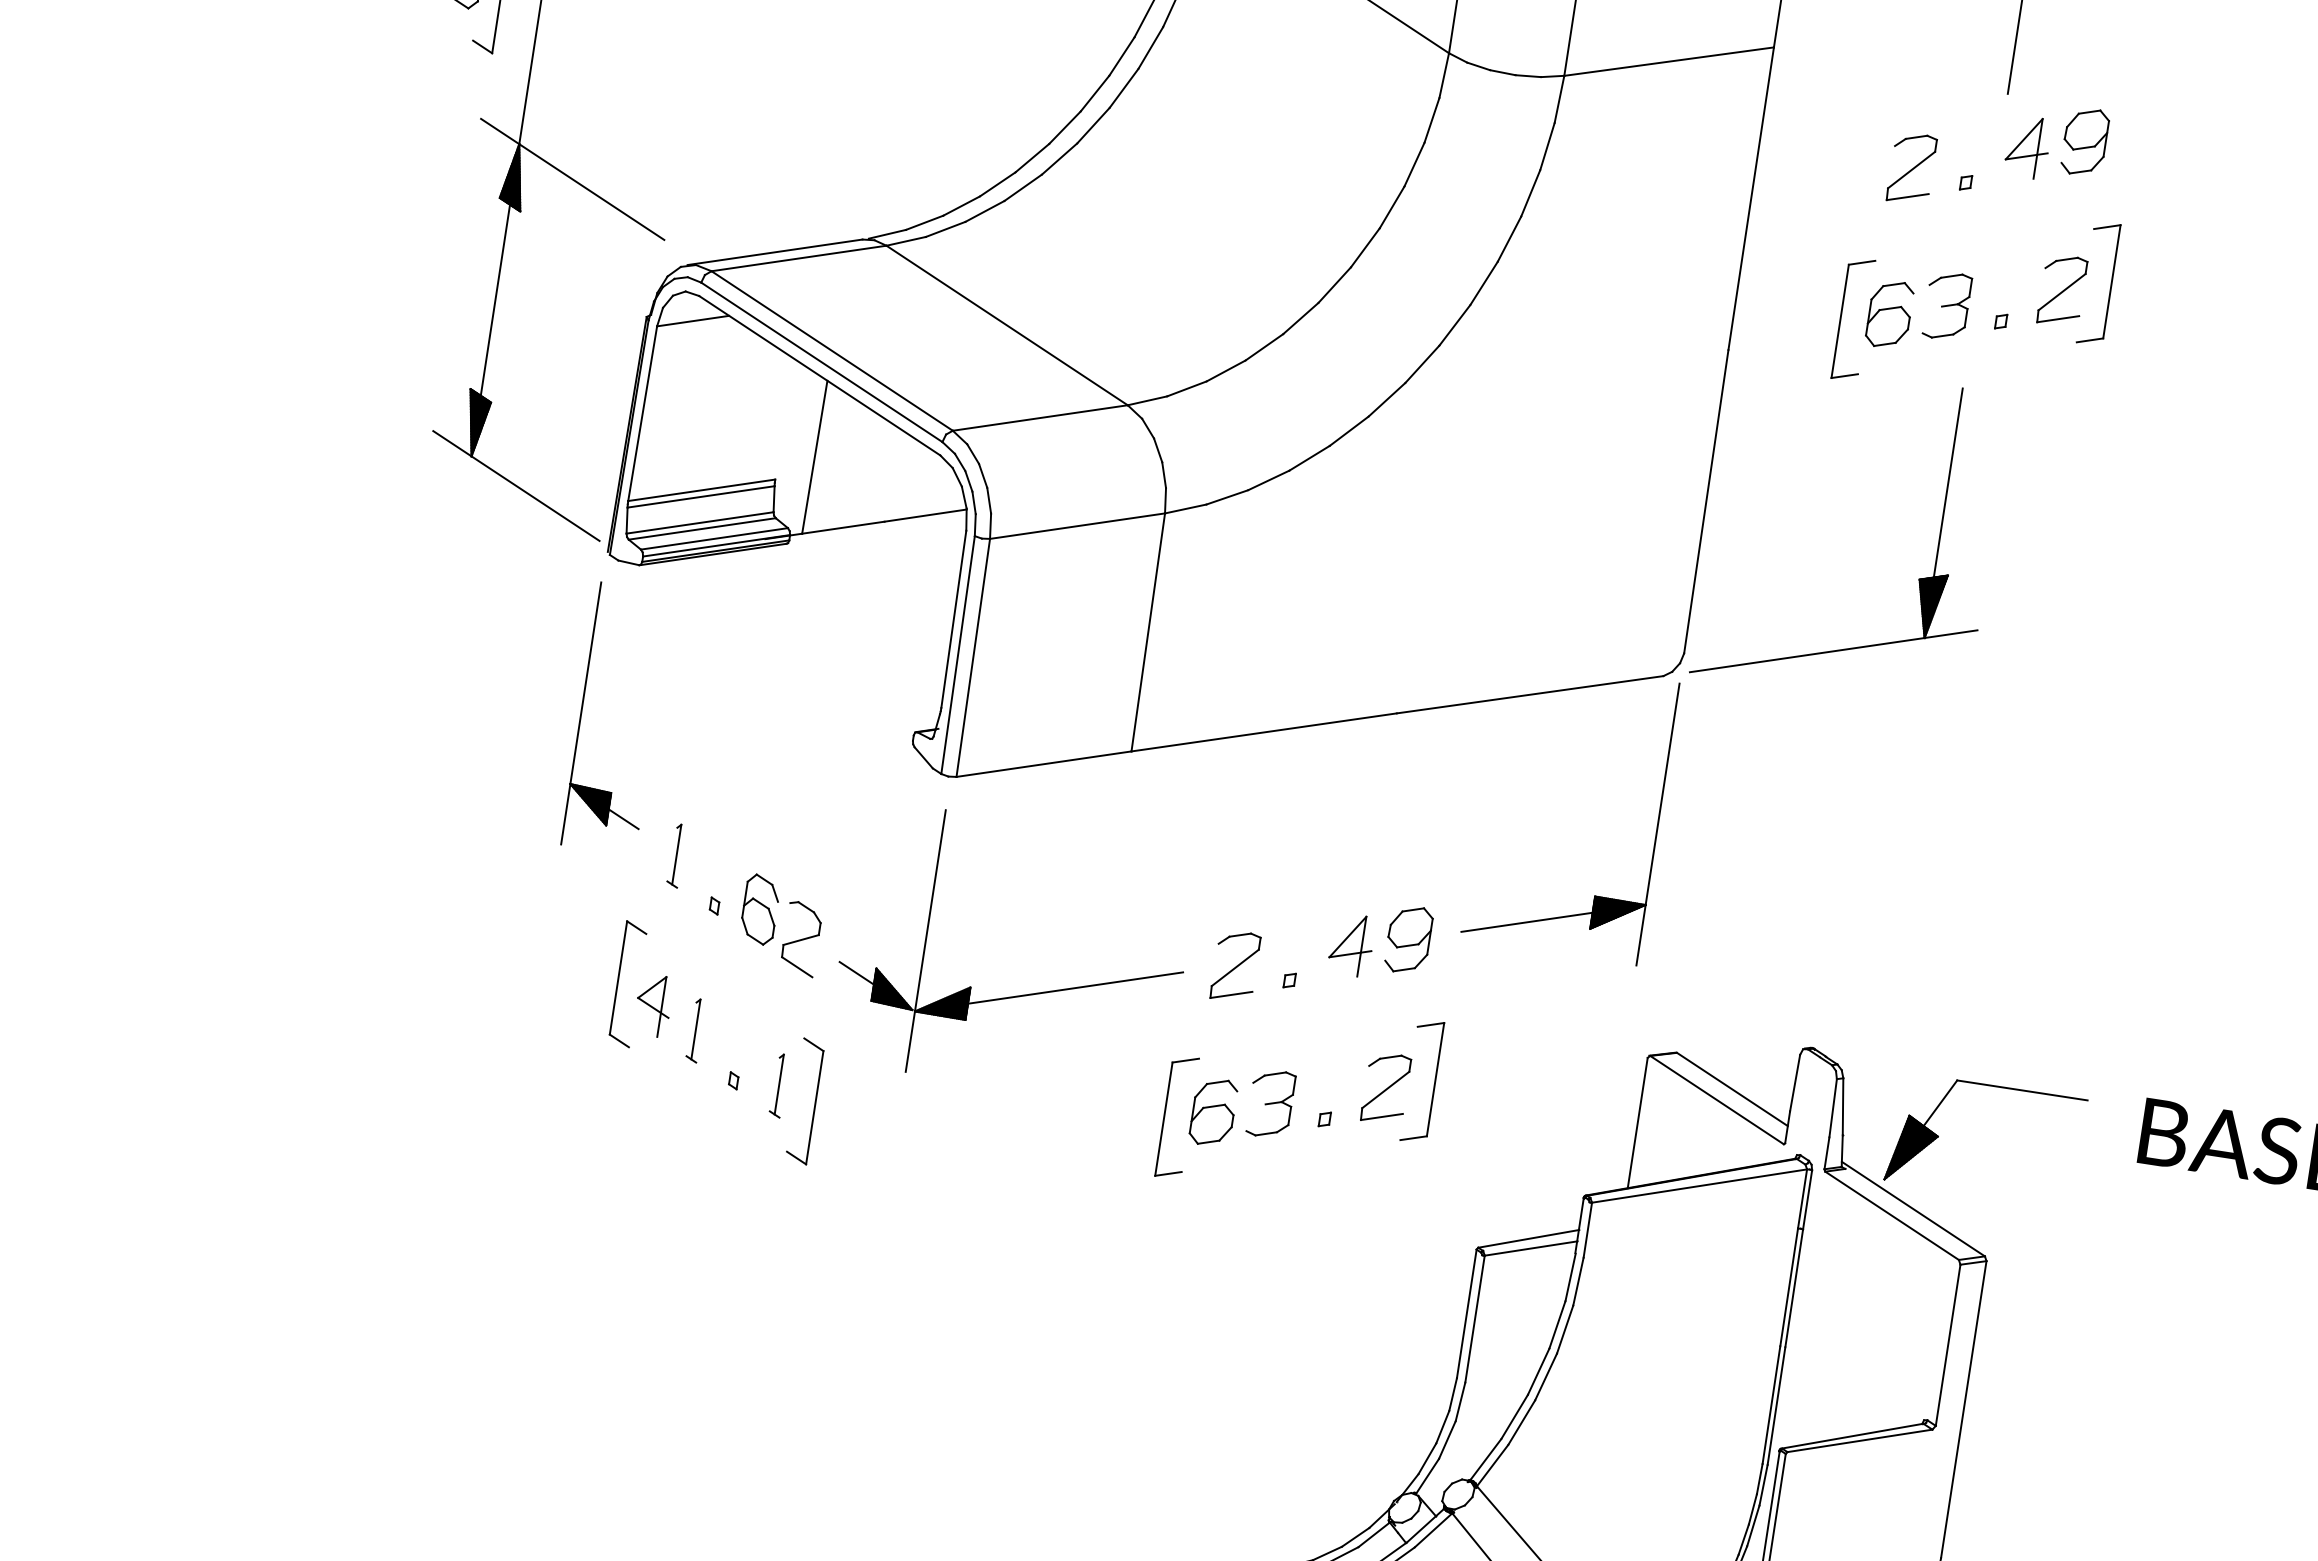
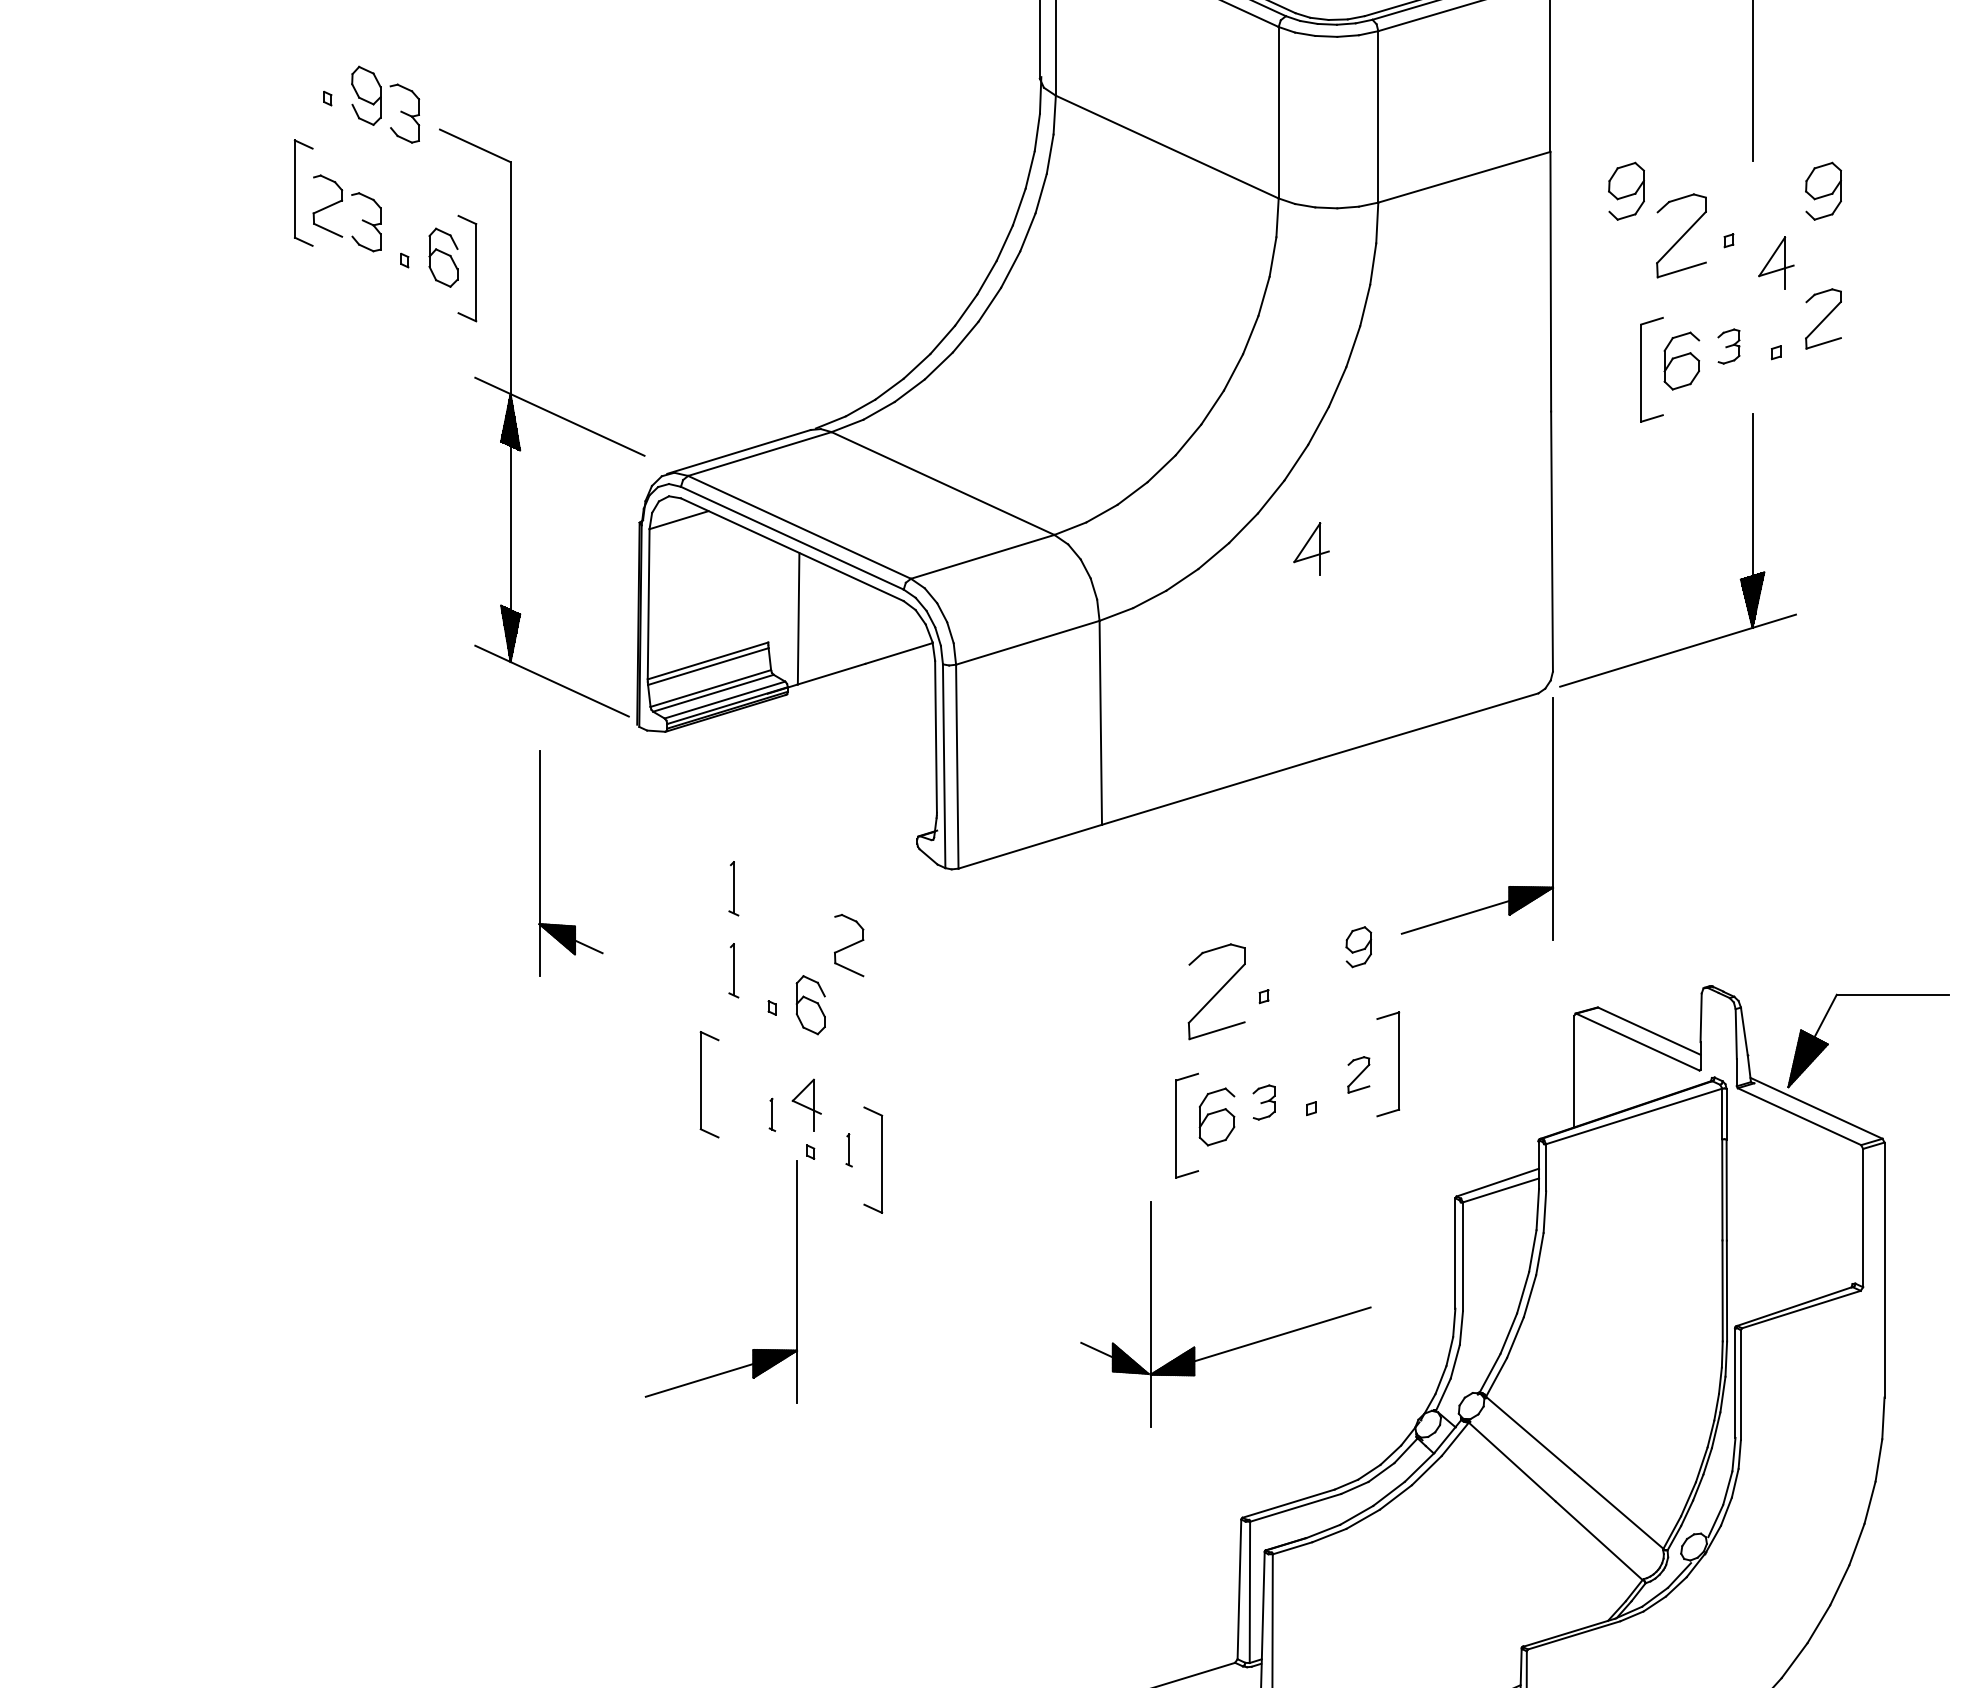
part: (1855, 105) -> (1626, 190), added
part: (2028, 146) -> (1776, 262), moved
part: (1911, 168) -> (1681, 235), size x1.4
part: (2110, 285) -> (1863, 308), removed
part: (1946, 305) -> (1728, 346), size x0.6
part: (582, 713) -> (540, 863), moved
part: (690, 759) -> (733, 888), added
part: (1408, 938) -> (1358, 946), size x0.7
part: (801, 939) -> (849, 945), moved
part: (1351, 944) -> (1311, 548), moved
part: (1235, 966) -> (1216, 991), size x1.6
part: (1018, 994) -> (1235, 1347), moved
part: (653, 1004) -> (806, 1104), moved
part: (695, 1030) -> (772, 1114), size x0.6
part: (778, 1085) -> (848, 1150), size x0.6
part: (1385, 1088) -> (1358, 1074), size x0.6
part: (1270, 1103) -> (1263, 1102), size x0.6
part: (630, 1300) -> (752, 1349), added

